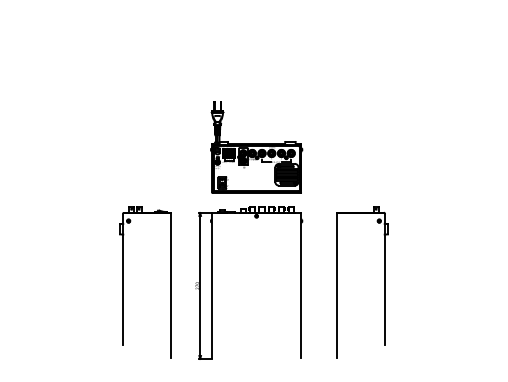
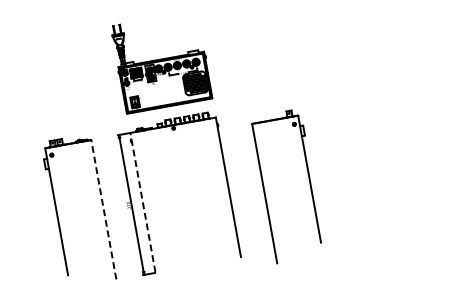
part: (384, 282) -> (309, 182), moved
line: (171, 285) -> (104, 209), solid -> dashed
line: (212, 285) -> (143, 202), solid -> dashed

